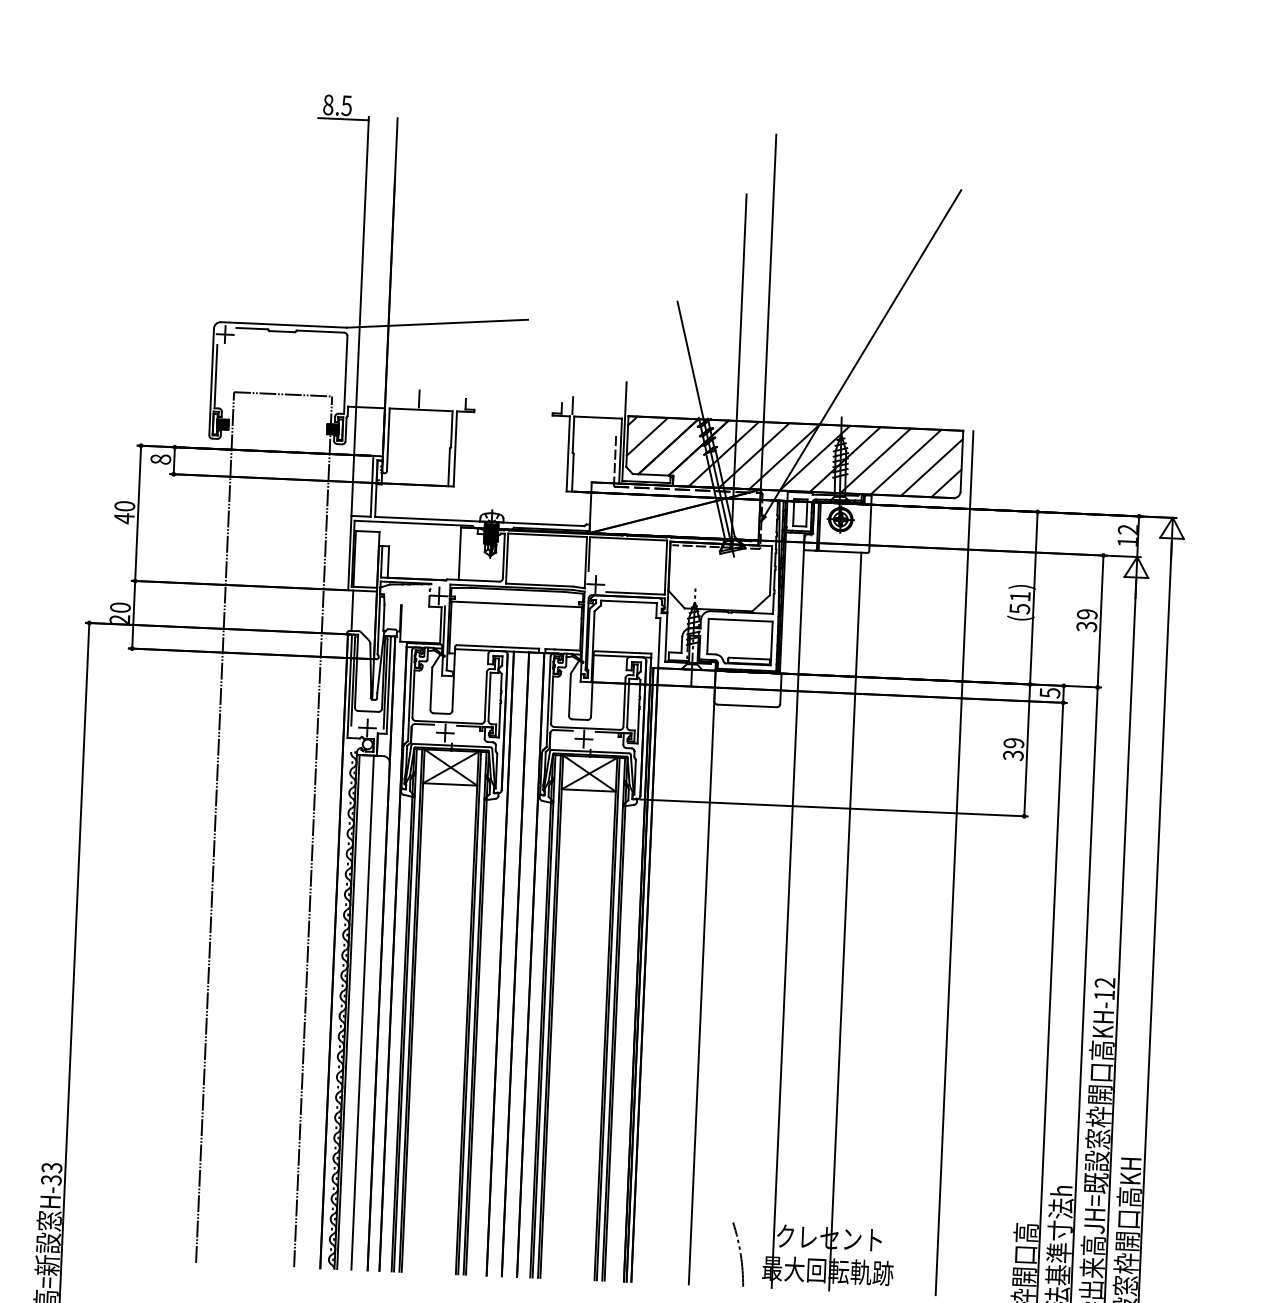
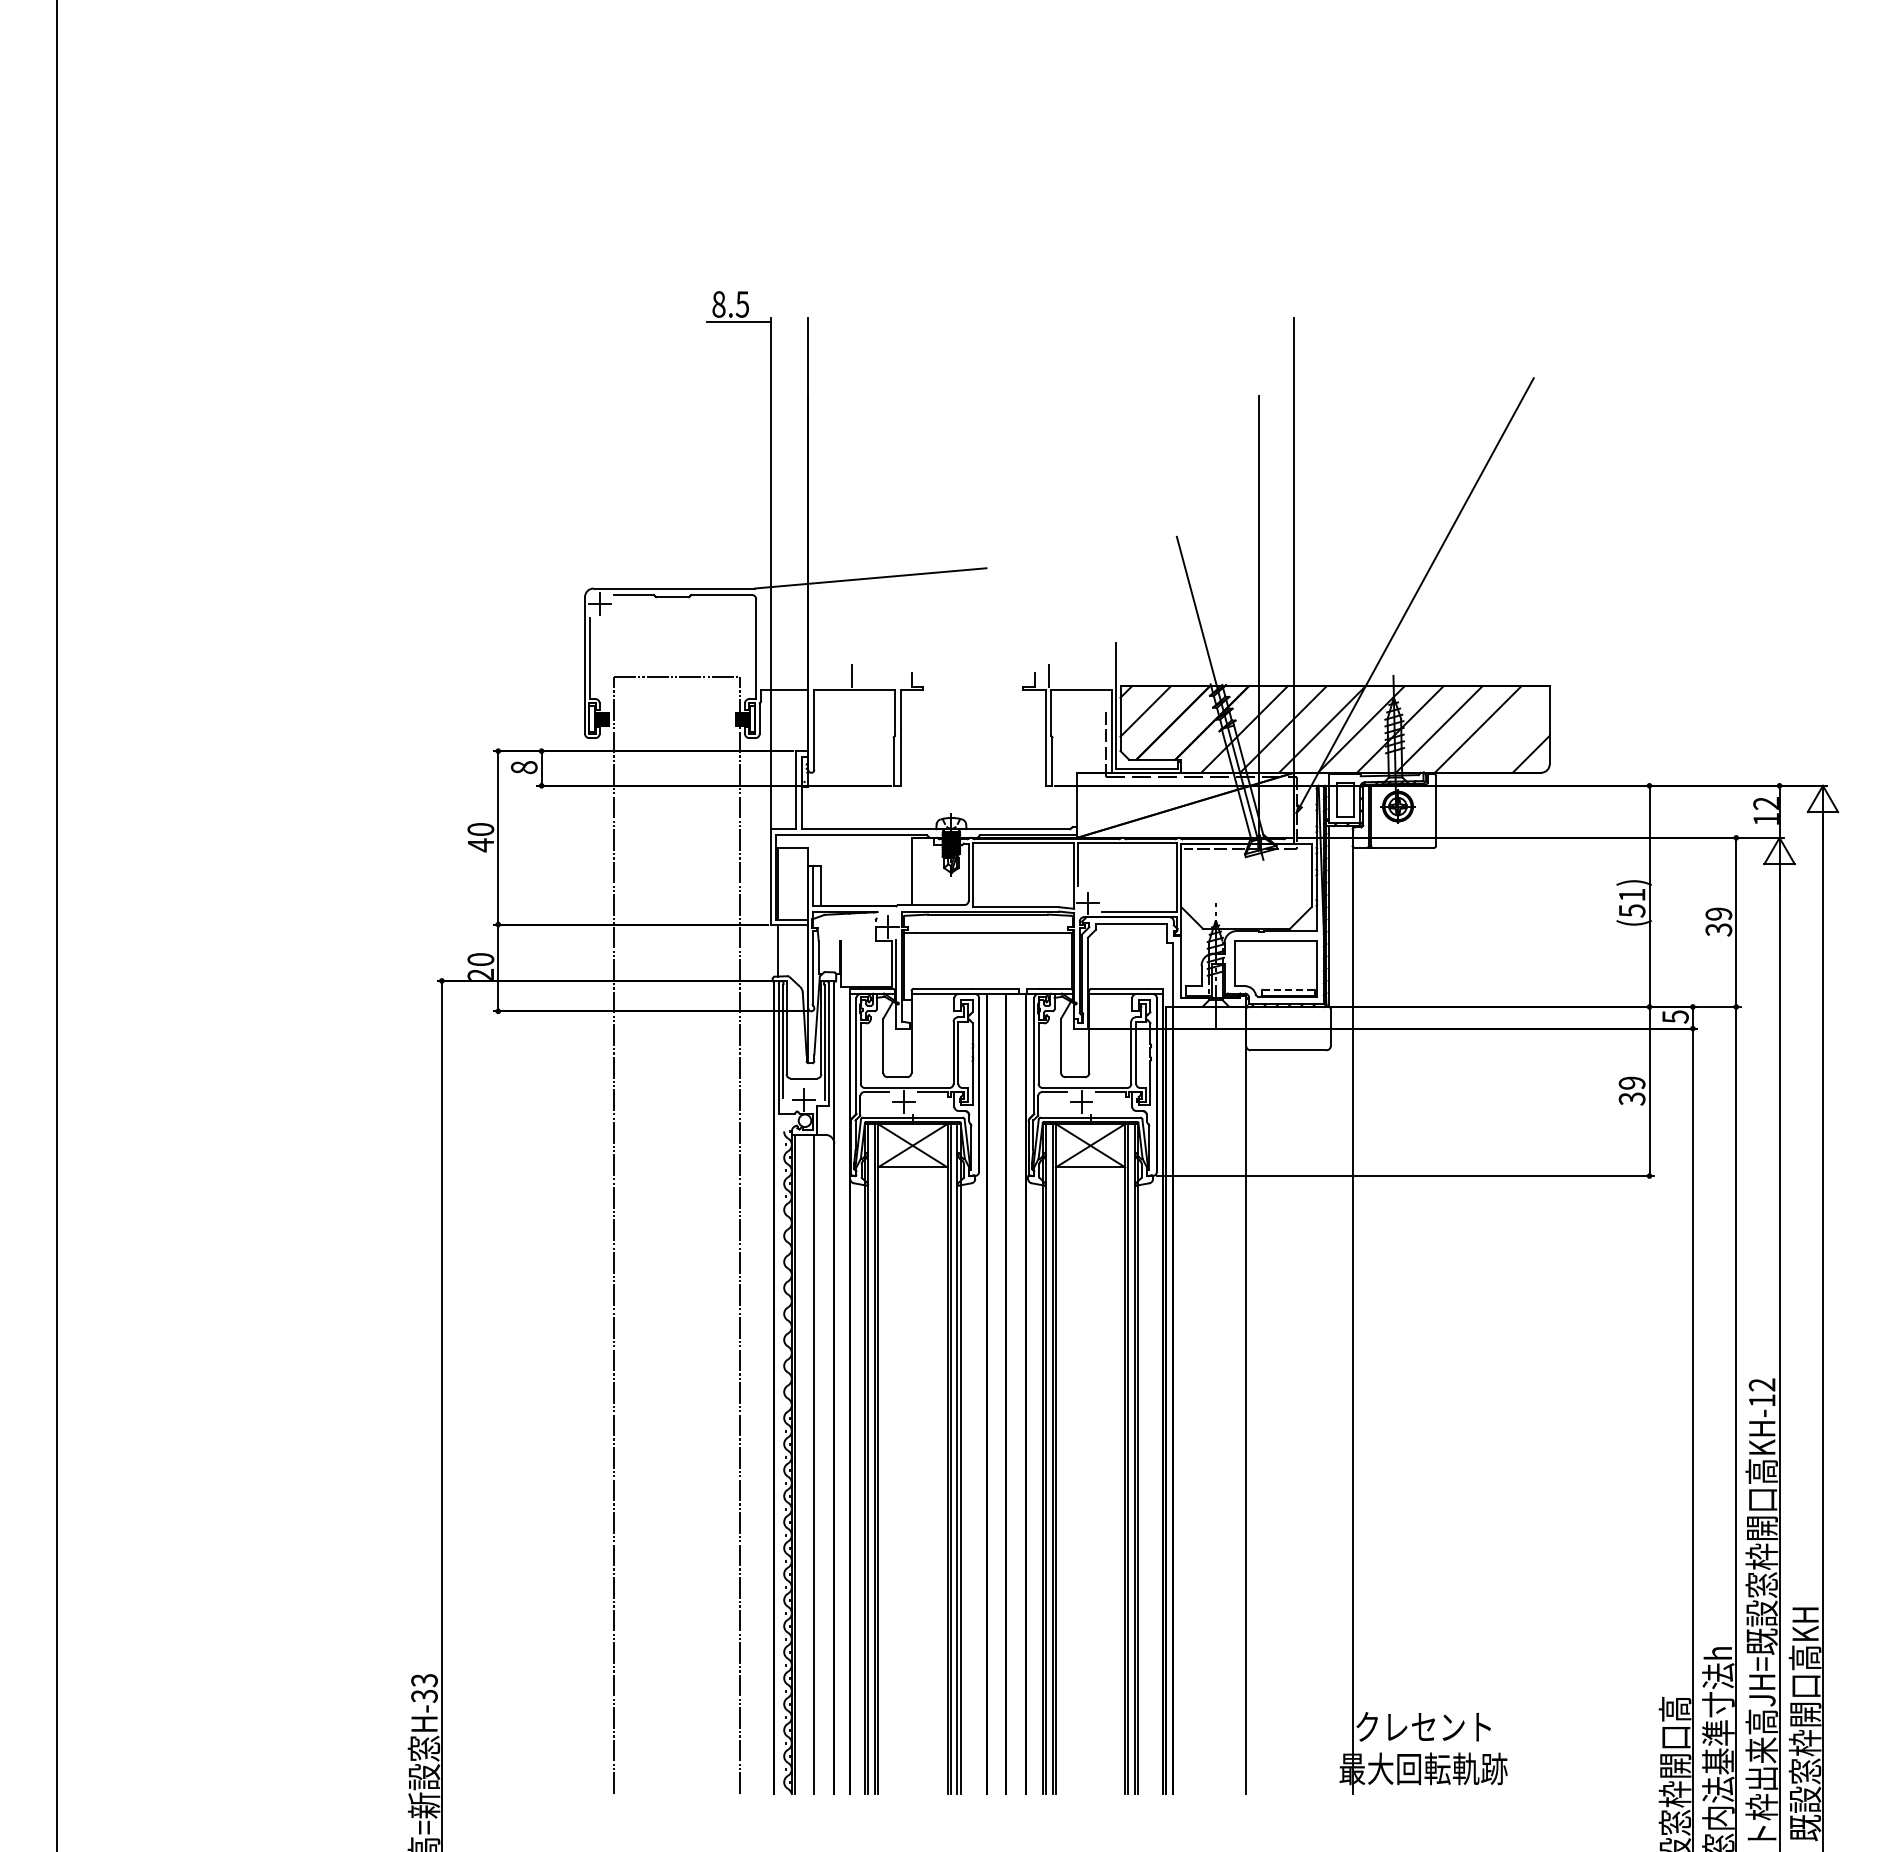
line: (931, 467) -> (1511, 734), removed
line: (749, 658) -> (1288, 989), solid -> dashed
line: (954, 862) -> (1562, 1239), removed
line: (845, 921) -> (1426, 1320), removed
arc: (739, 1253) -> (1309, 1751), removed

